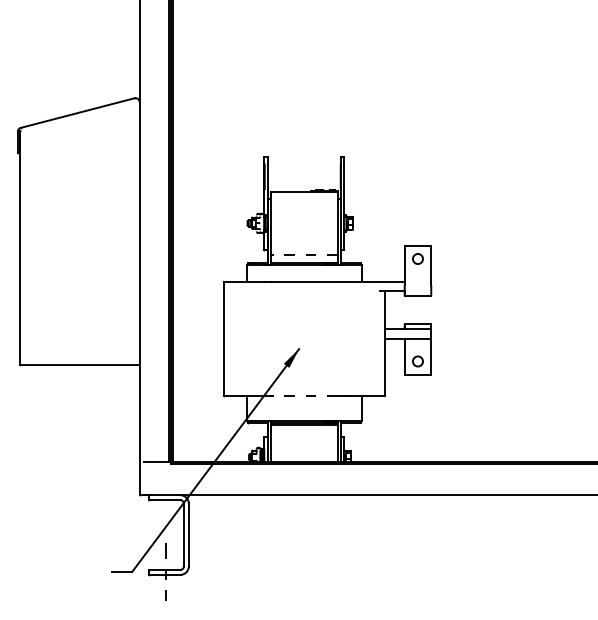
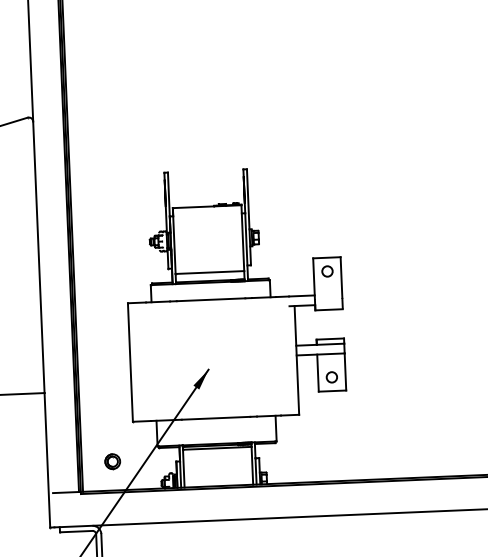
line: (303, 255) -> (209, 272), dashed -> solid
line: (303, 396) -> (215, 418), dashed -> solid
part: (202, 434) -> (112, 462), added

